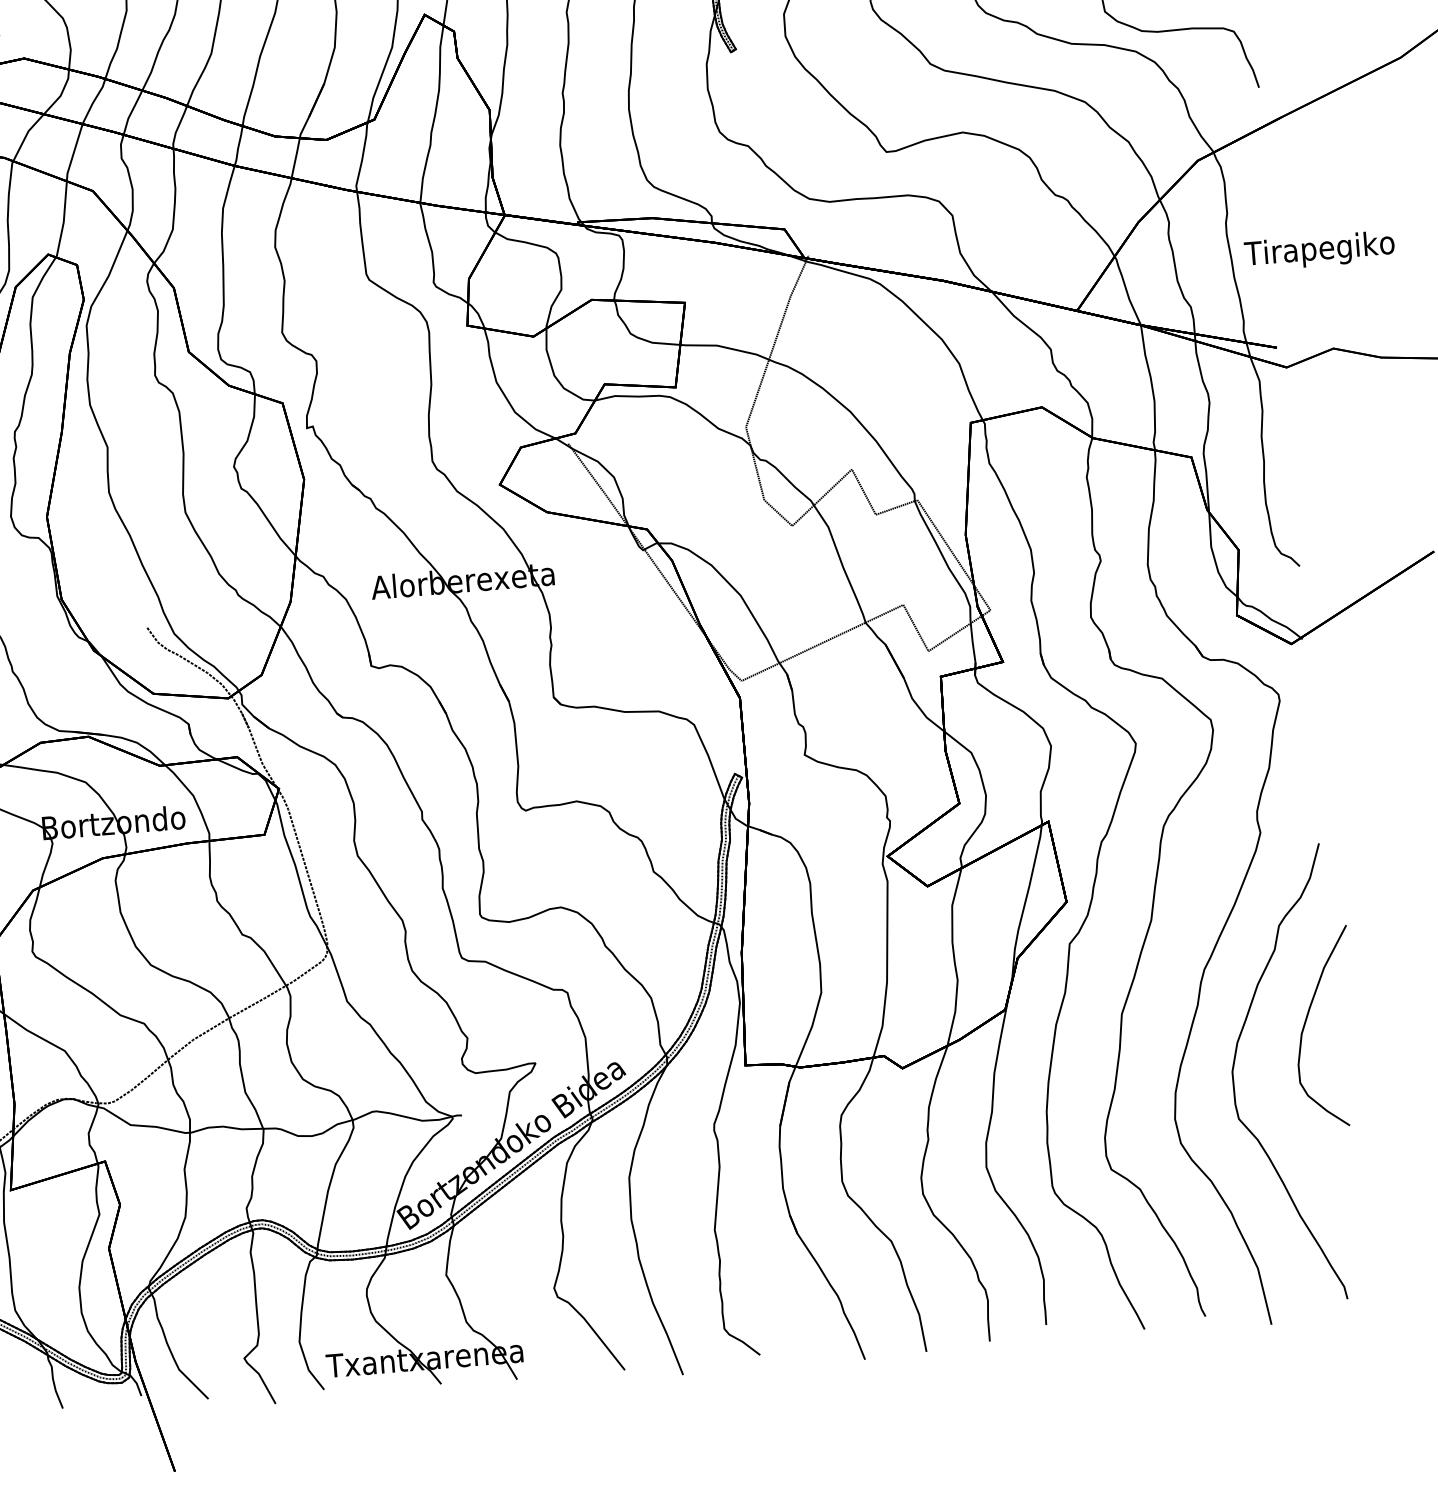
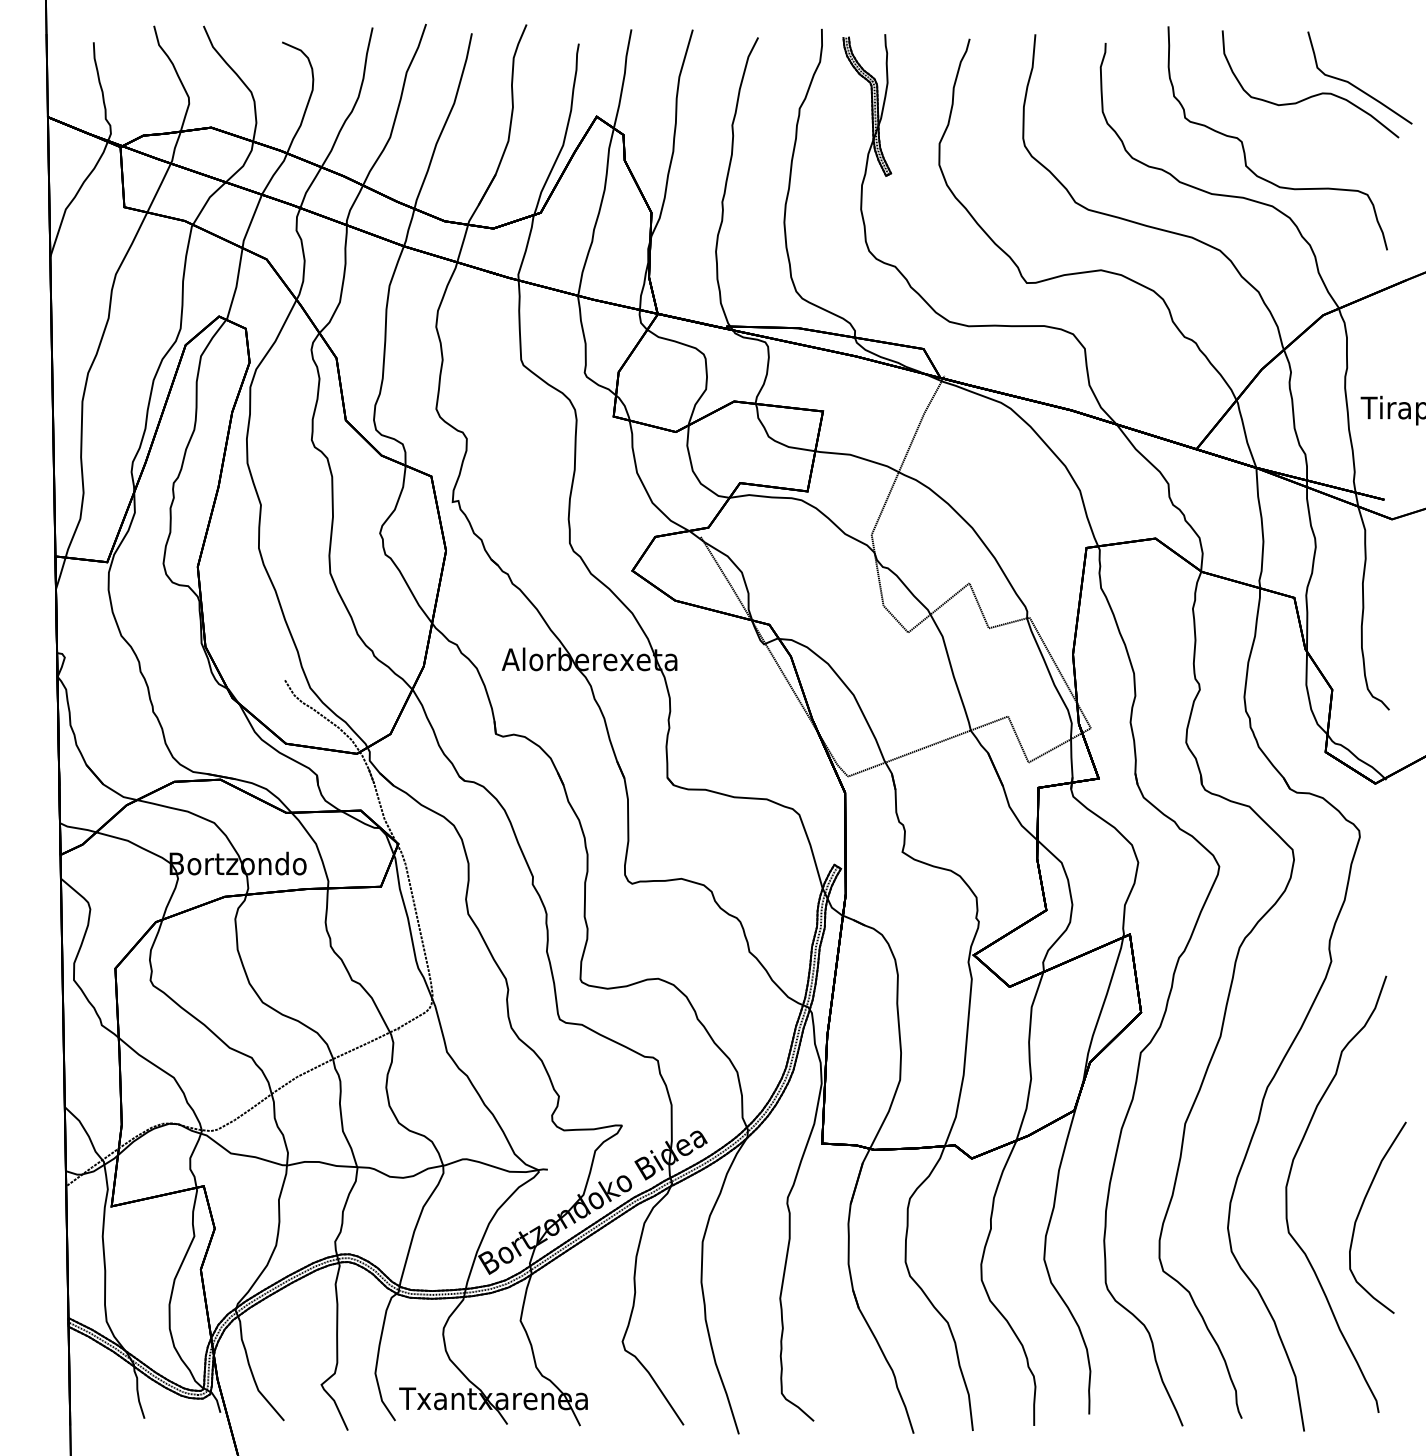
curve: (1306, 1023) -> (1360, 1212), moved

